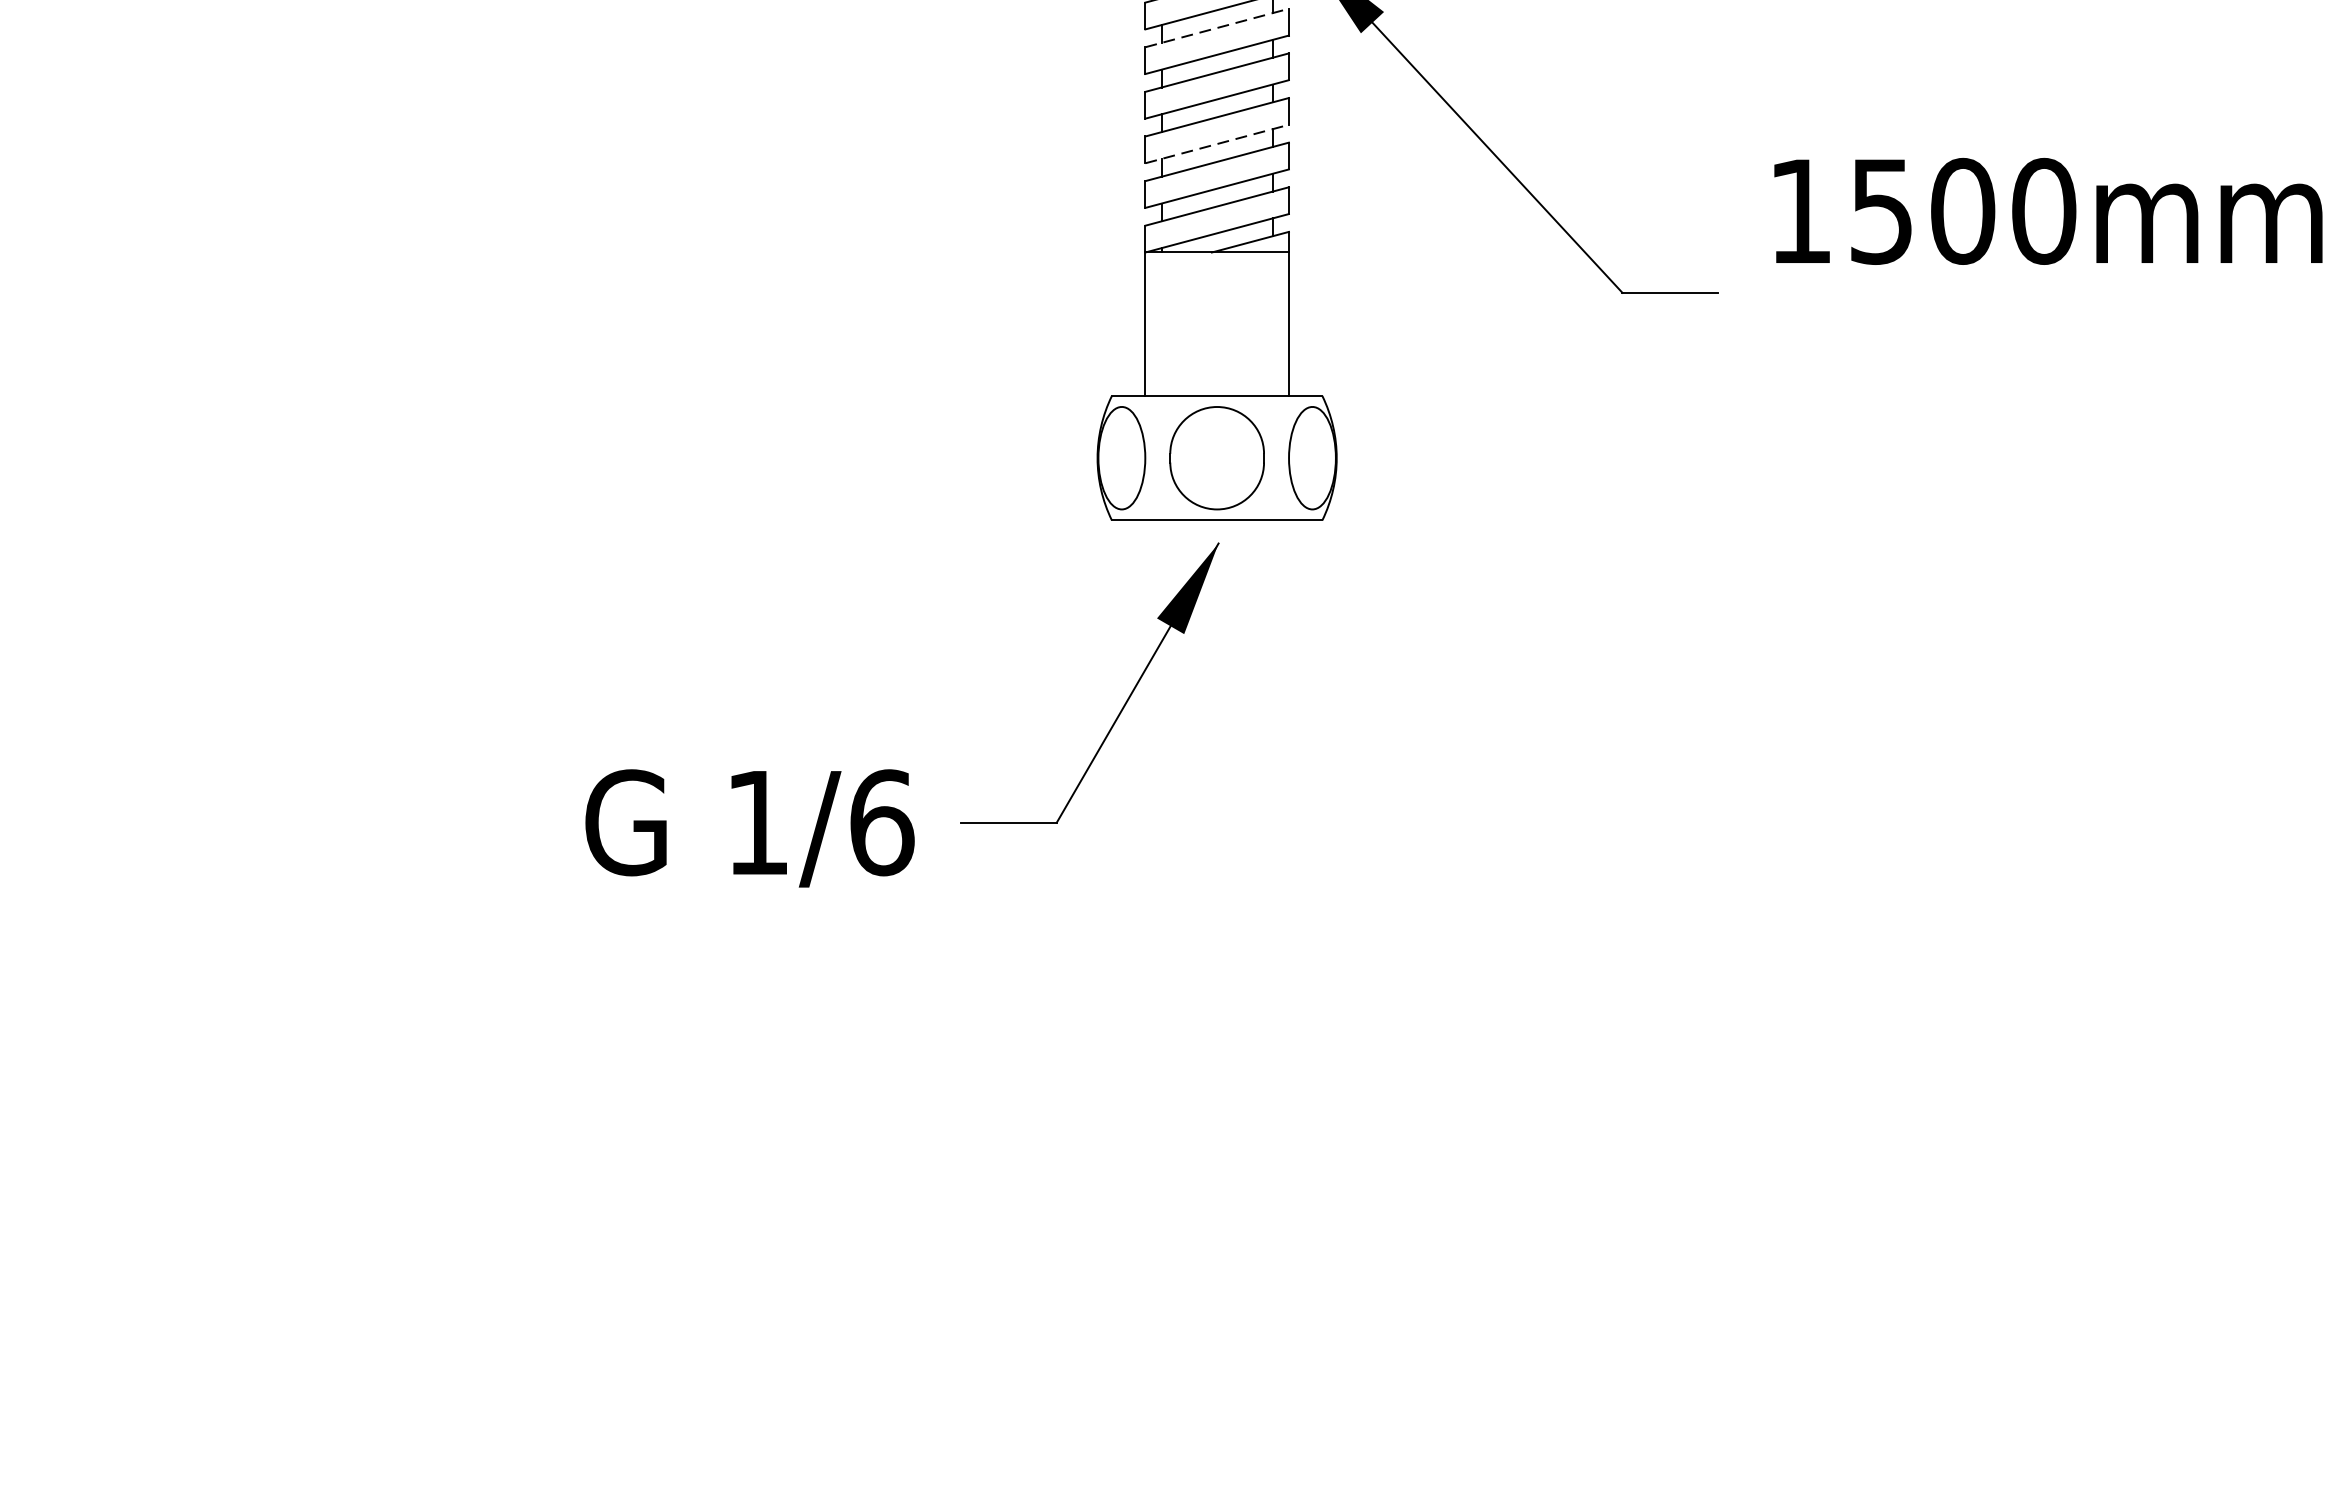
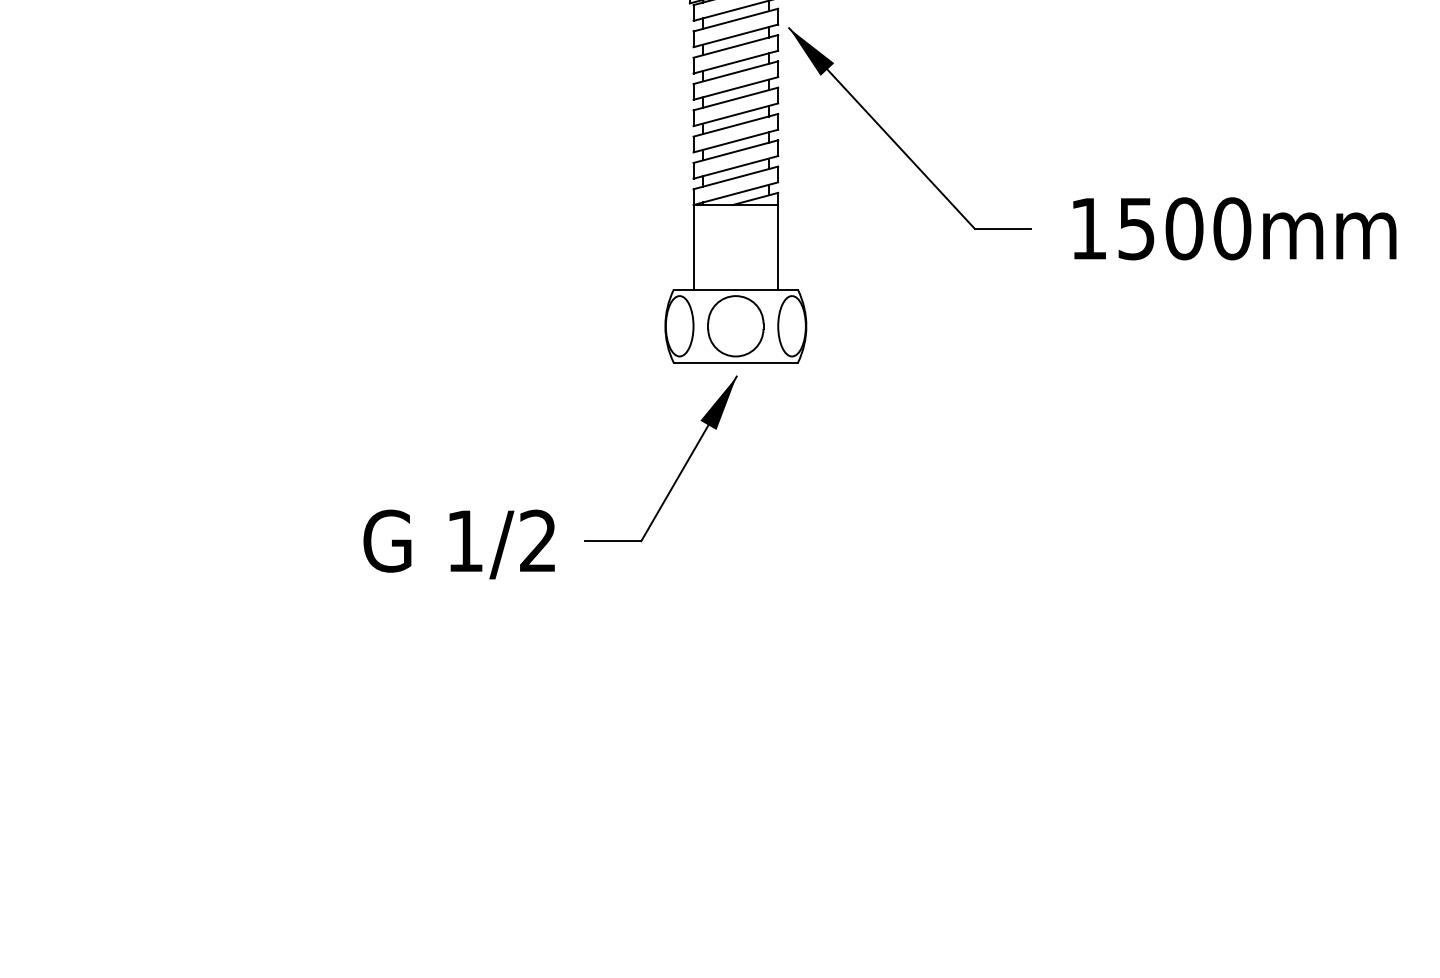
line: (1216, 27) -> (735, 72), dashed -> solid
line: (1216, 144) -> (735, 141), dashed -> solid
text: (2047, 210) -> (1234, 228), moved
text: (882, 821) -> (538, 540), 1/6 -> 1/2

